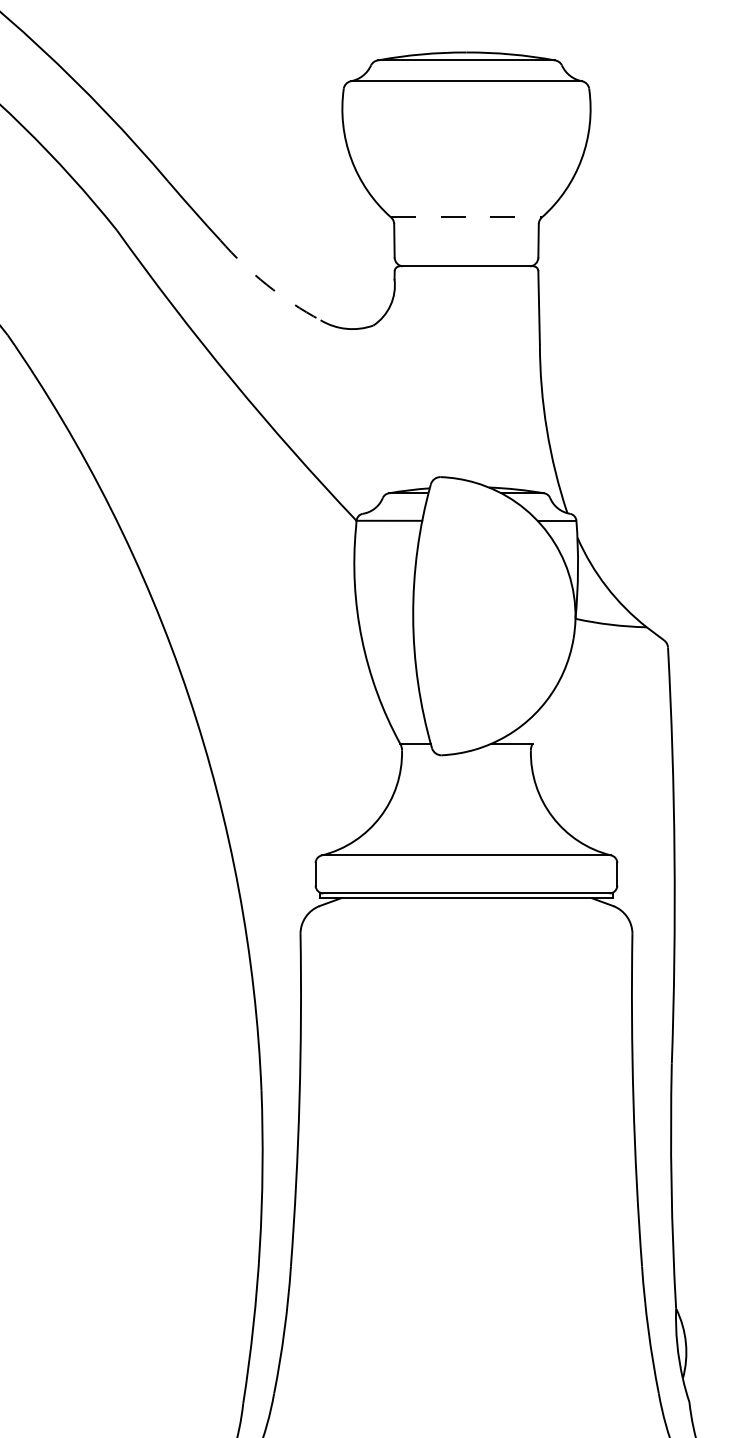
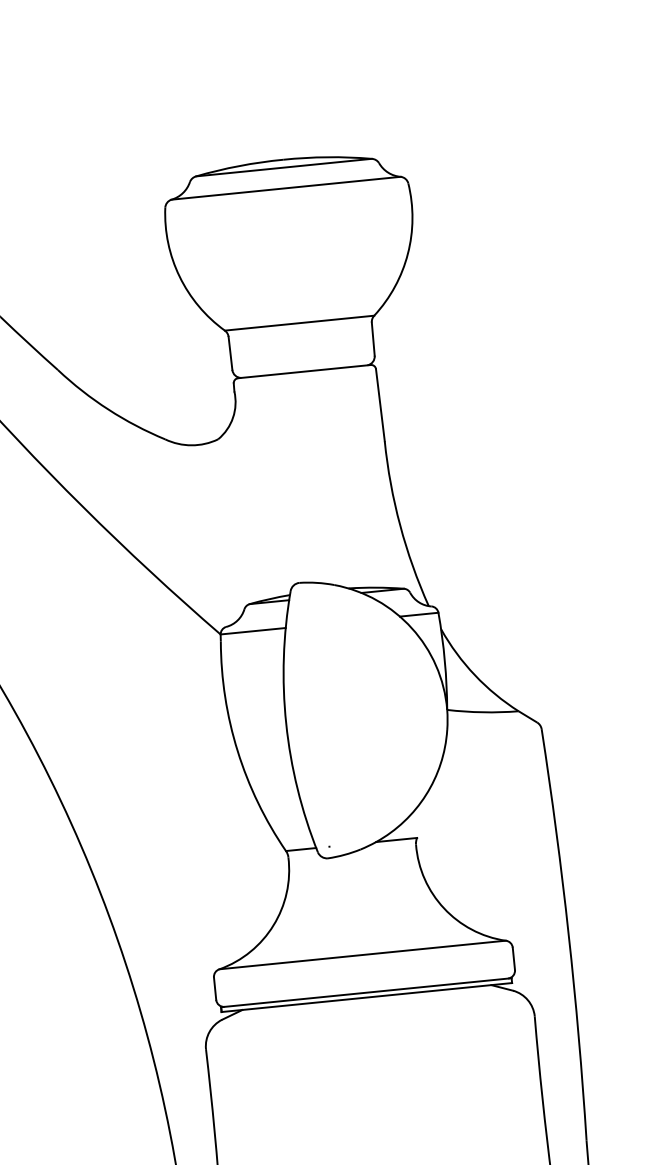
line: (467, 217) -> (300, 323), dashed -> solid
arc: (266, 284) -> (108, 409), dashed -> solid

